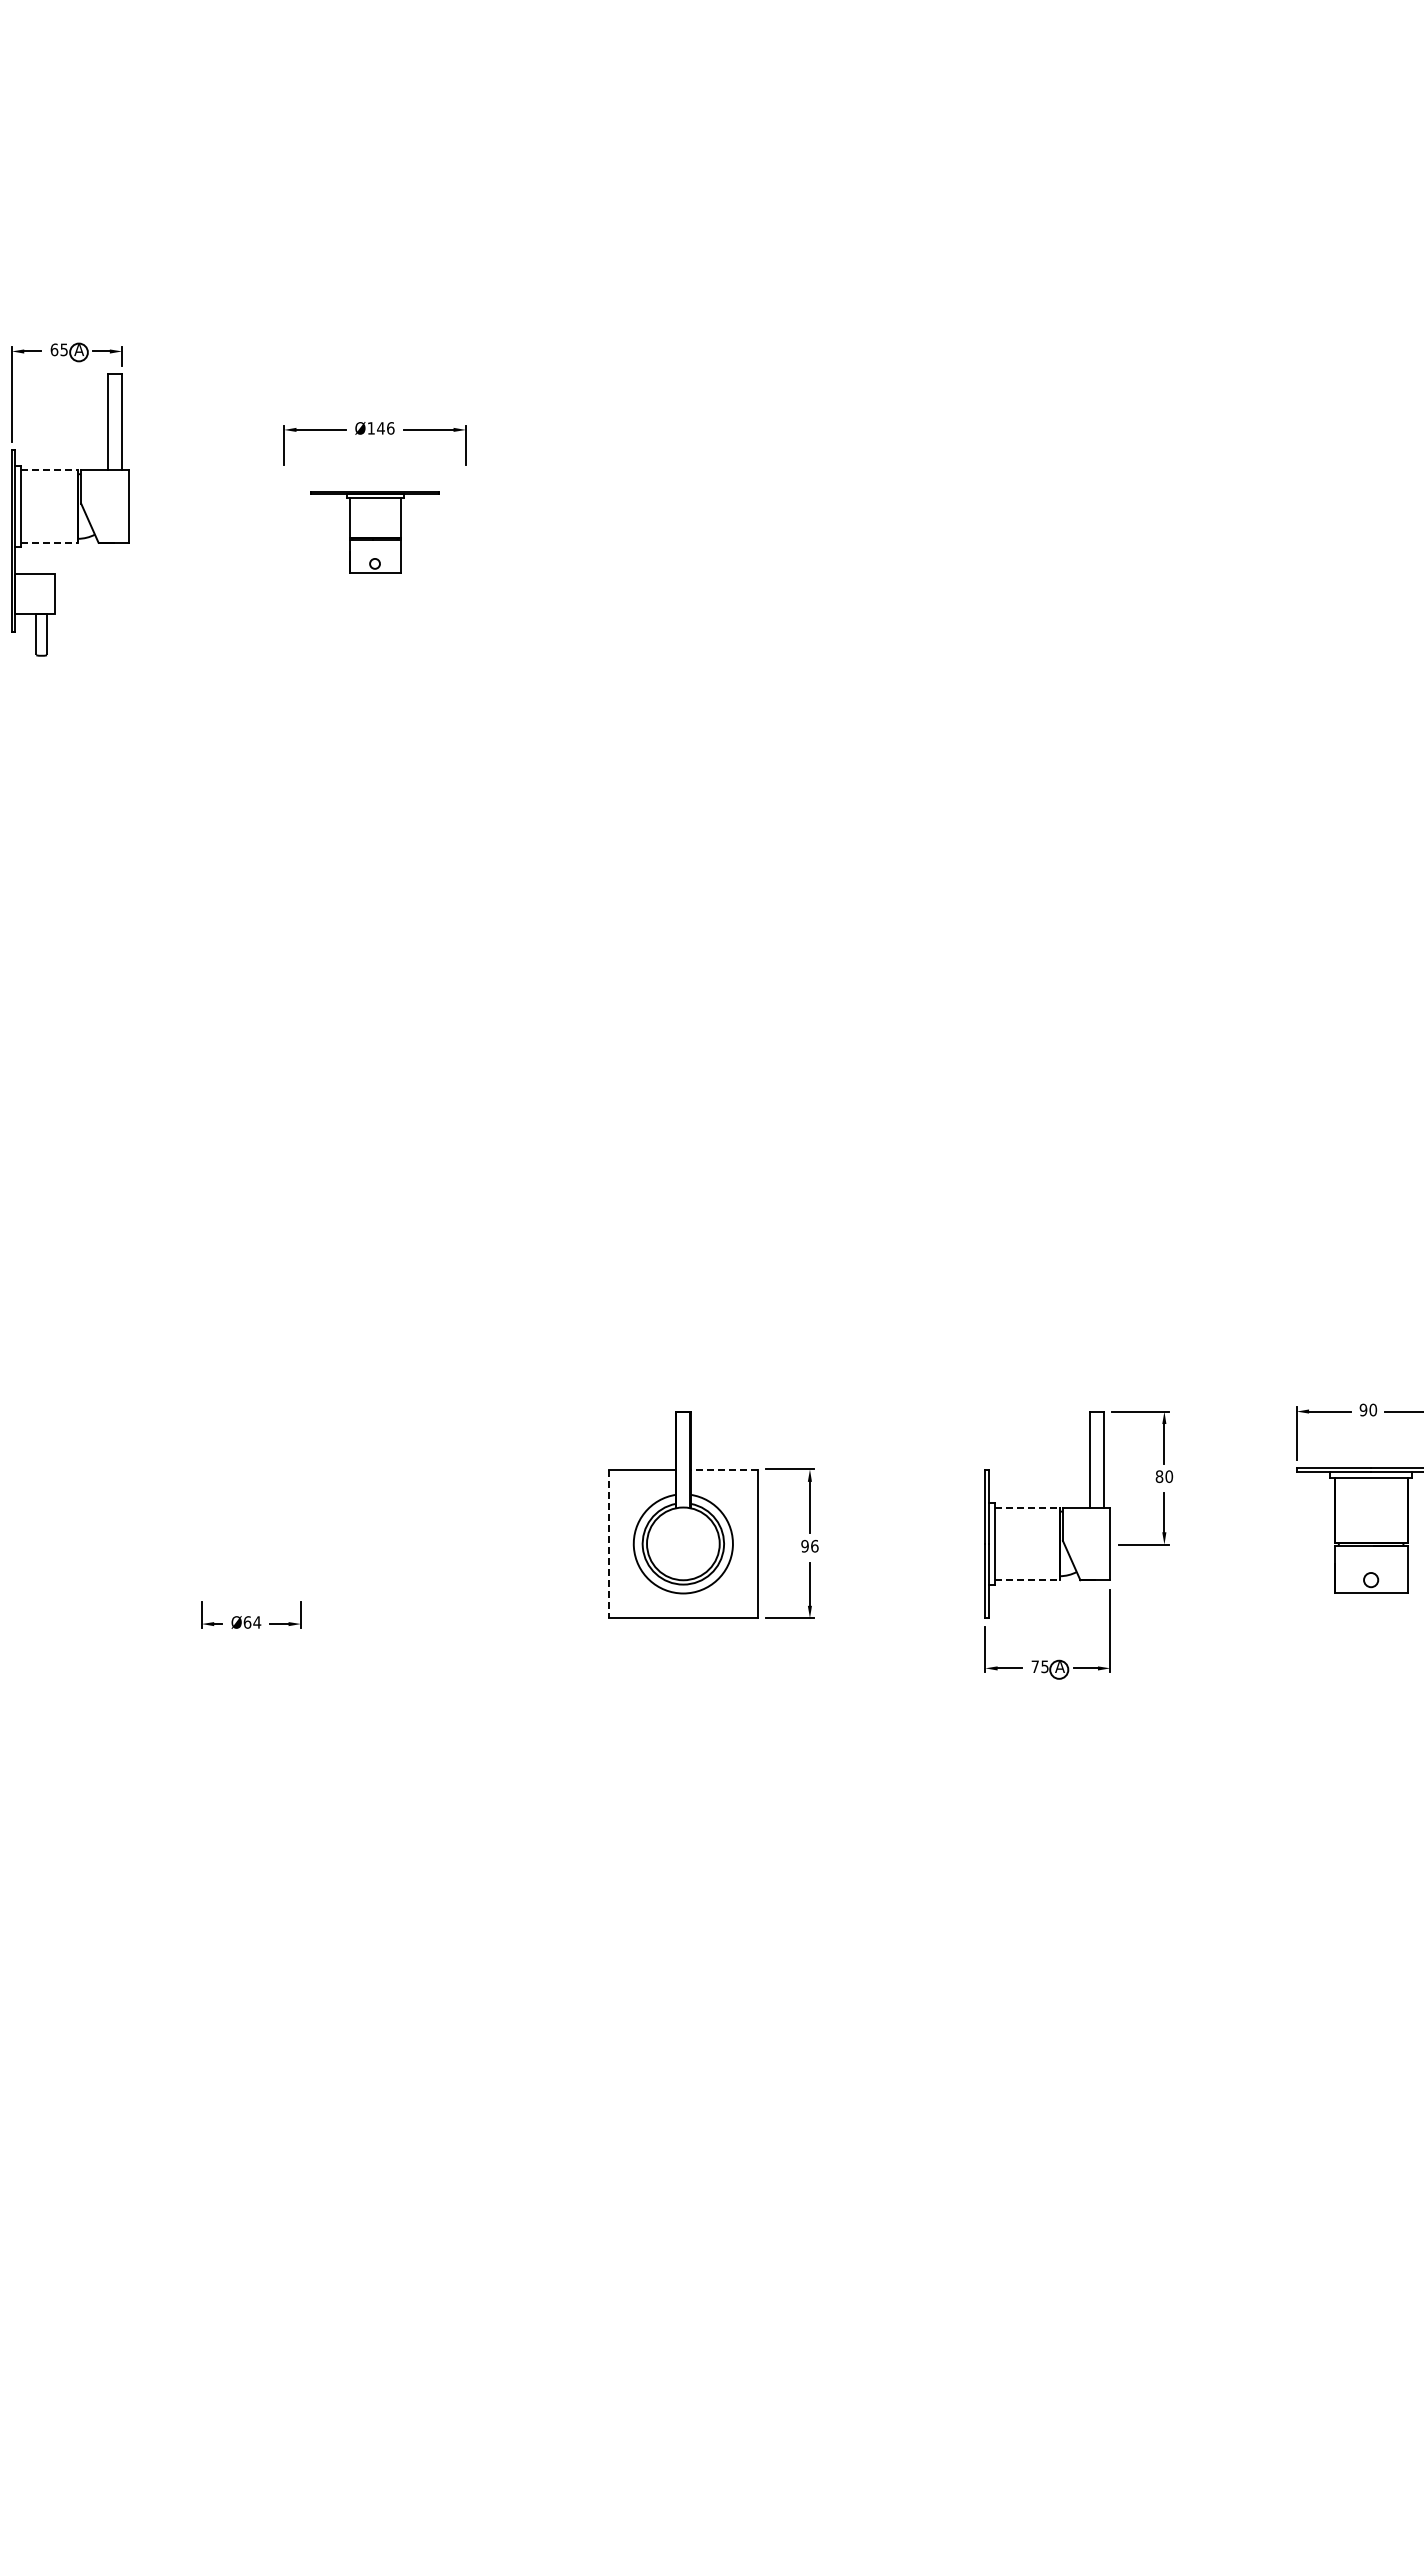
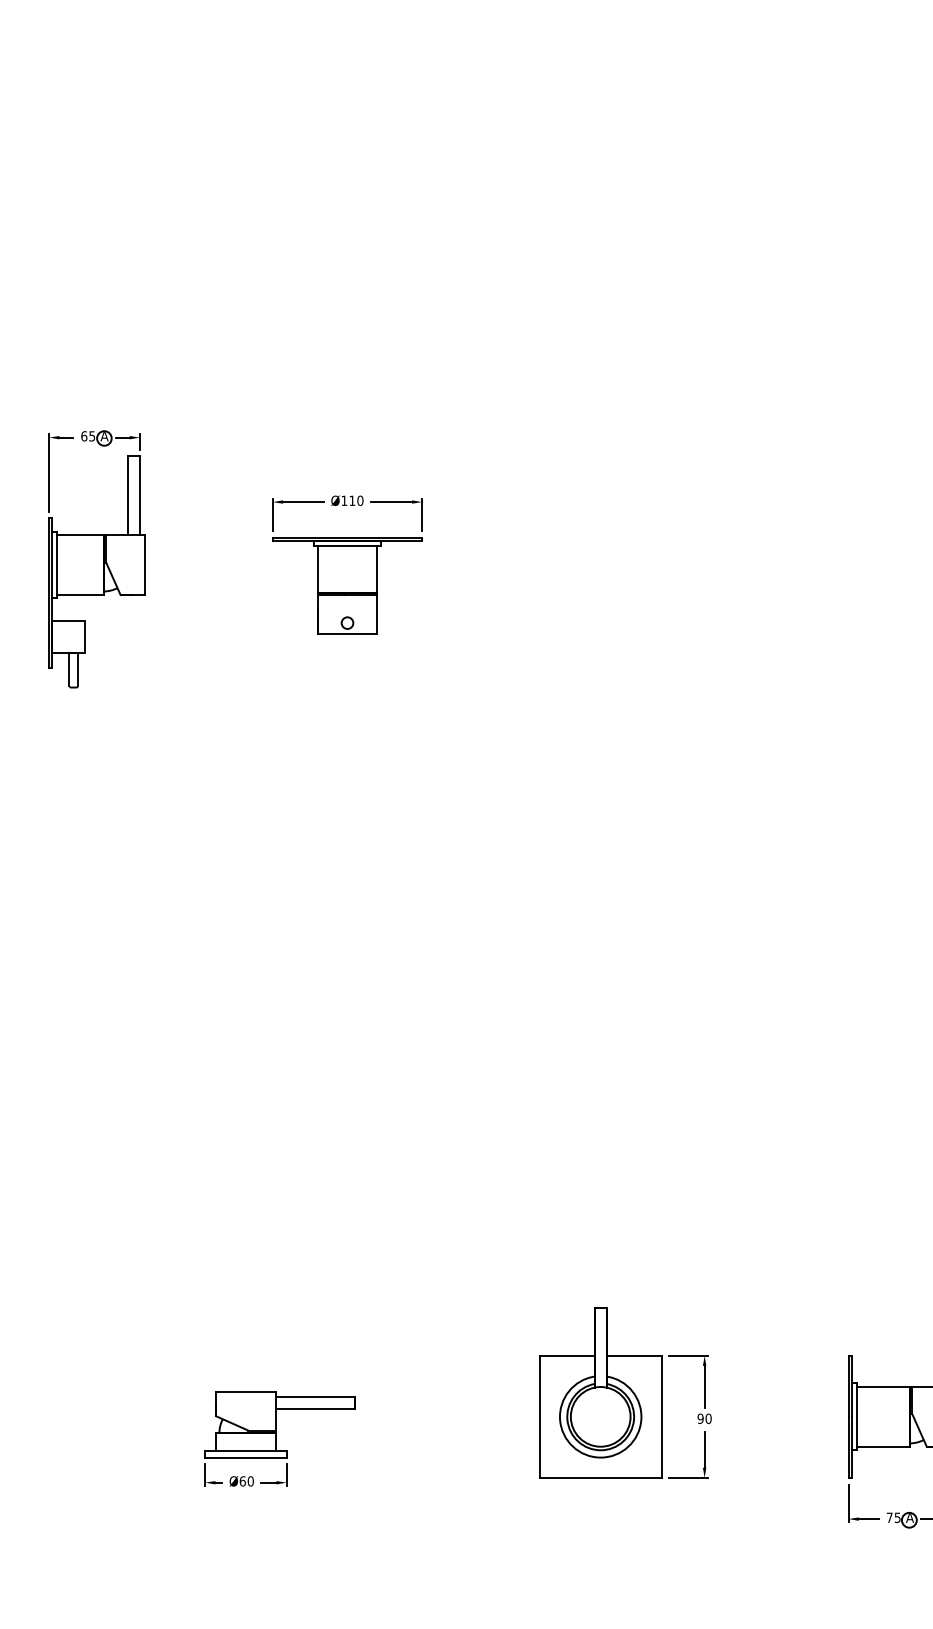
text: (385, 428) -> (356, 500), Ø146 -> Ø110
line: (50, 470) -> (80, 535), dashed -> solid
part: (374, 532) -> (347, 586), size x1.43
line: (50, 542) -> (80, 594), dashed -> solid
line: (723, 1469) -> (633, 1355), dashed -> solid
line: (1027, 1507) -> (883, 1386), dashed -> solid
line: (608, 1544) -> (539, 1417), dashed -> solid
text: (814, 1546) -> (708, 1419), 96 -> 90
part: (292, 1552) -> (279, 1423), added
line: (1027, 1580) -> (883, 1446), dashed -> solid
text: (257, 1622) -> (250, 1481), Ø64 -> Ø60

